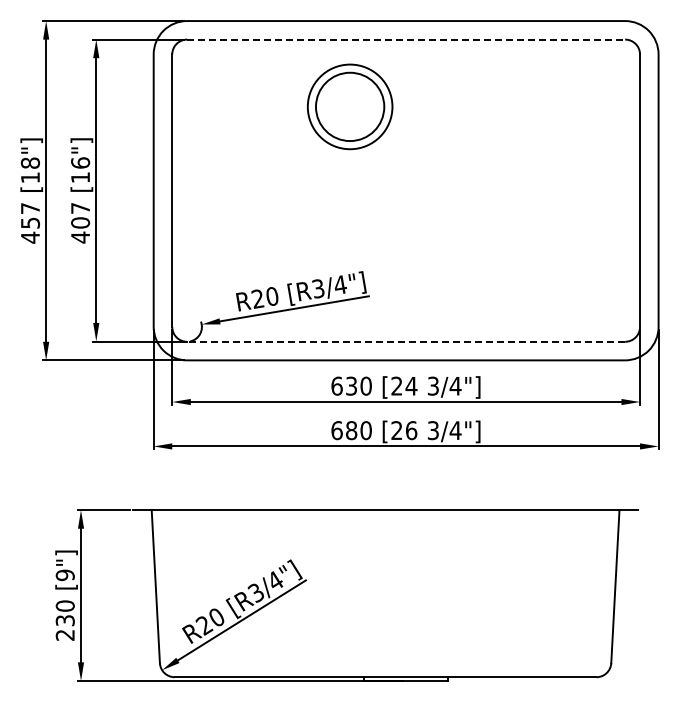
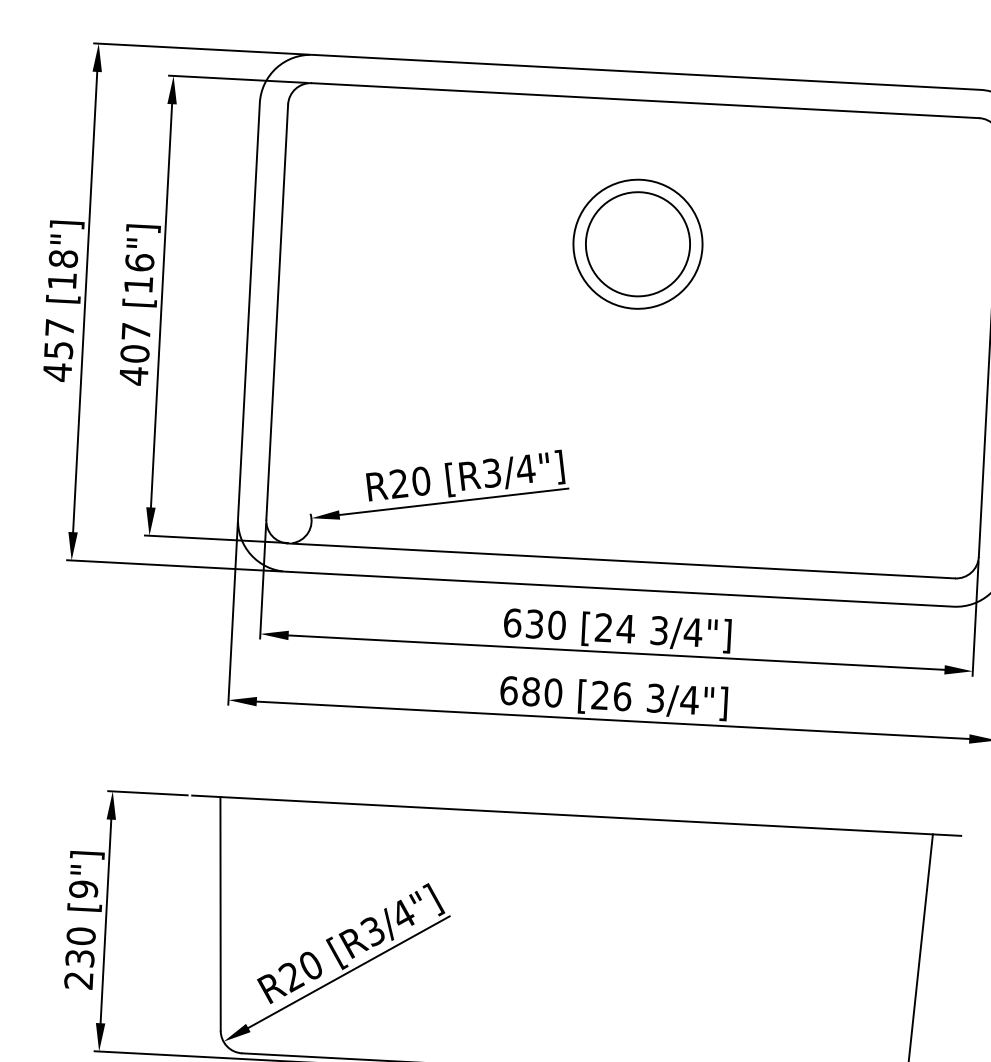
line: (406, 39) -> (646, 100), dashed -> solid
part: (349, 106) -> (637, 243), moved
line: (405, 341) -> (620, 560), dashed -> solid

